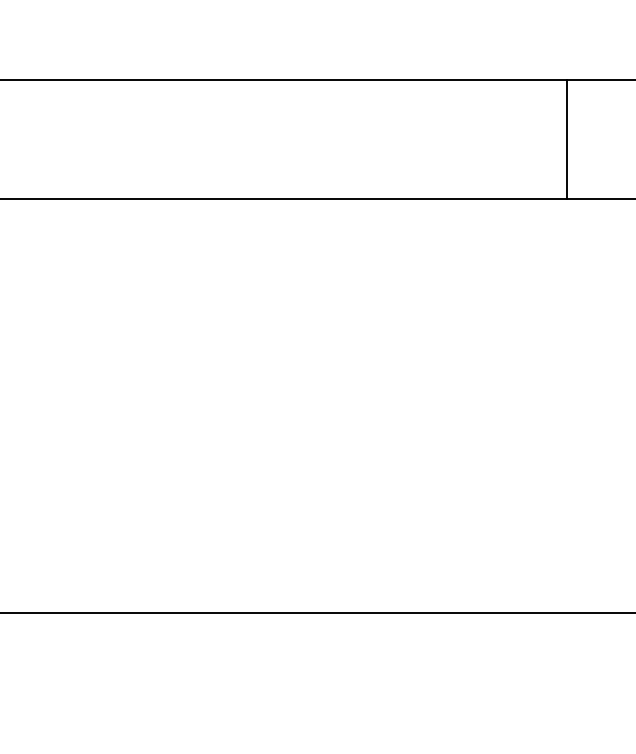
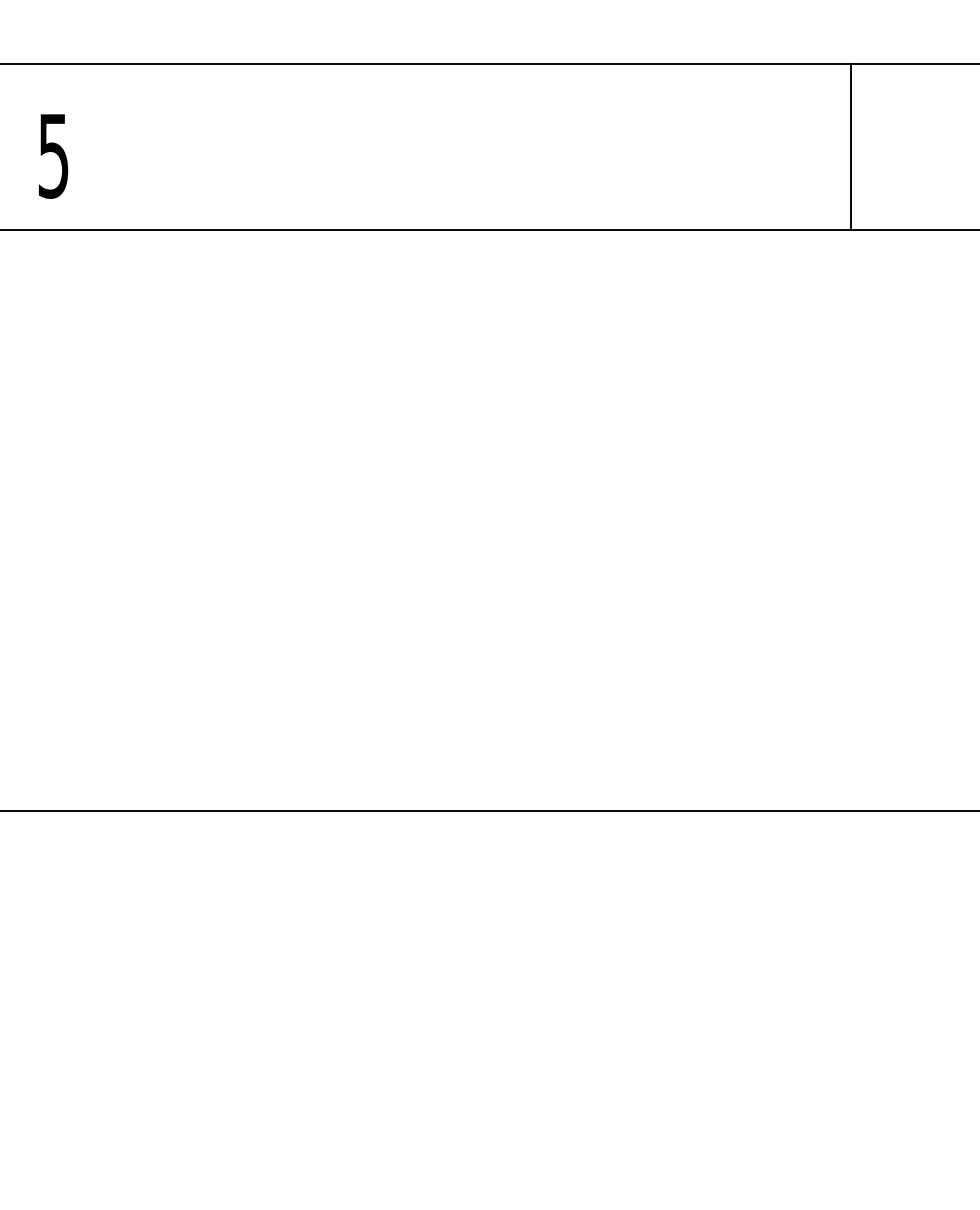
line: (566, 139) -> (851, 146), moved

